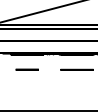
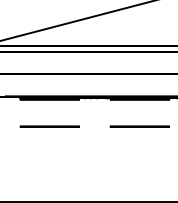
circle: (26, 69) -> (48, 125), size x1.43

